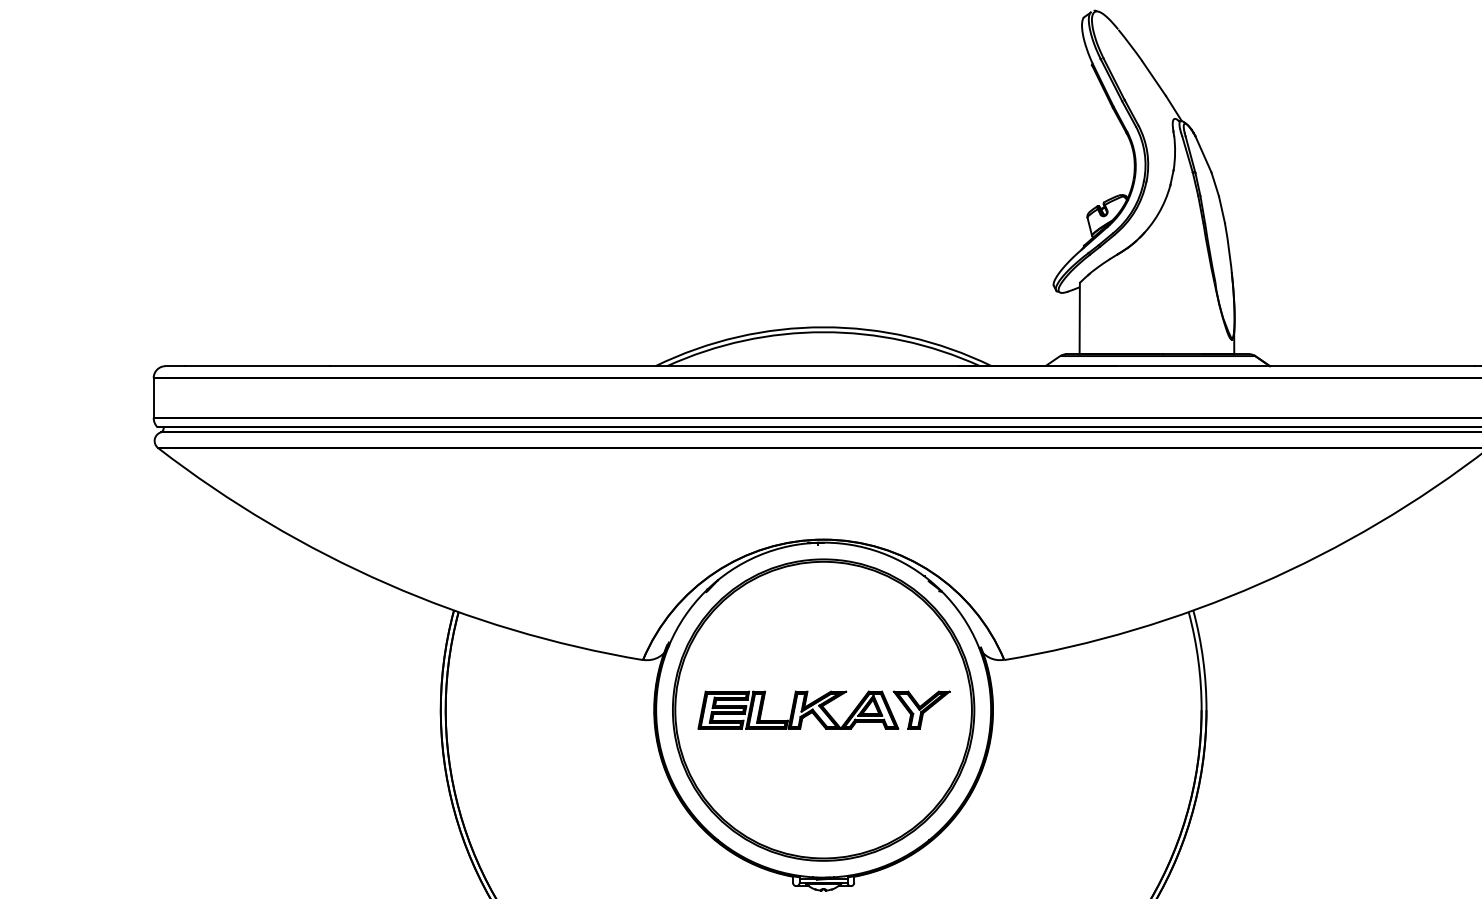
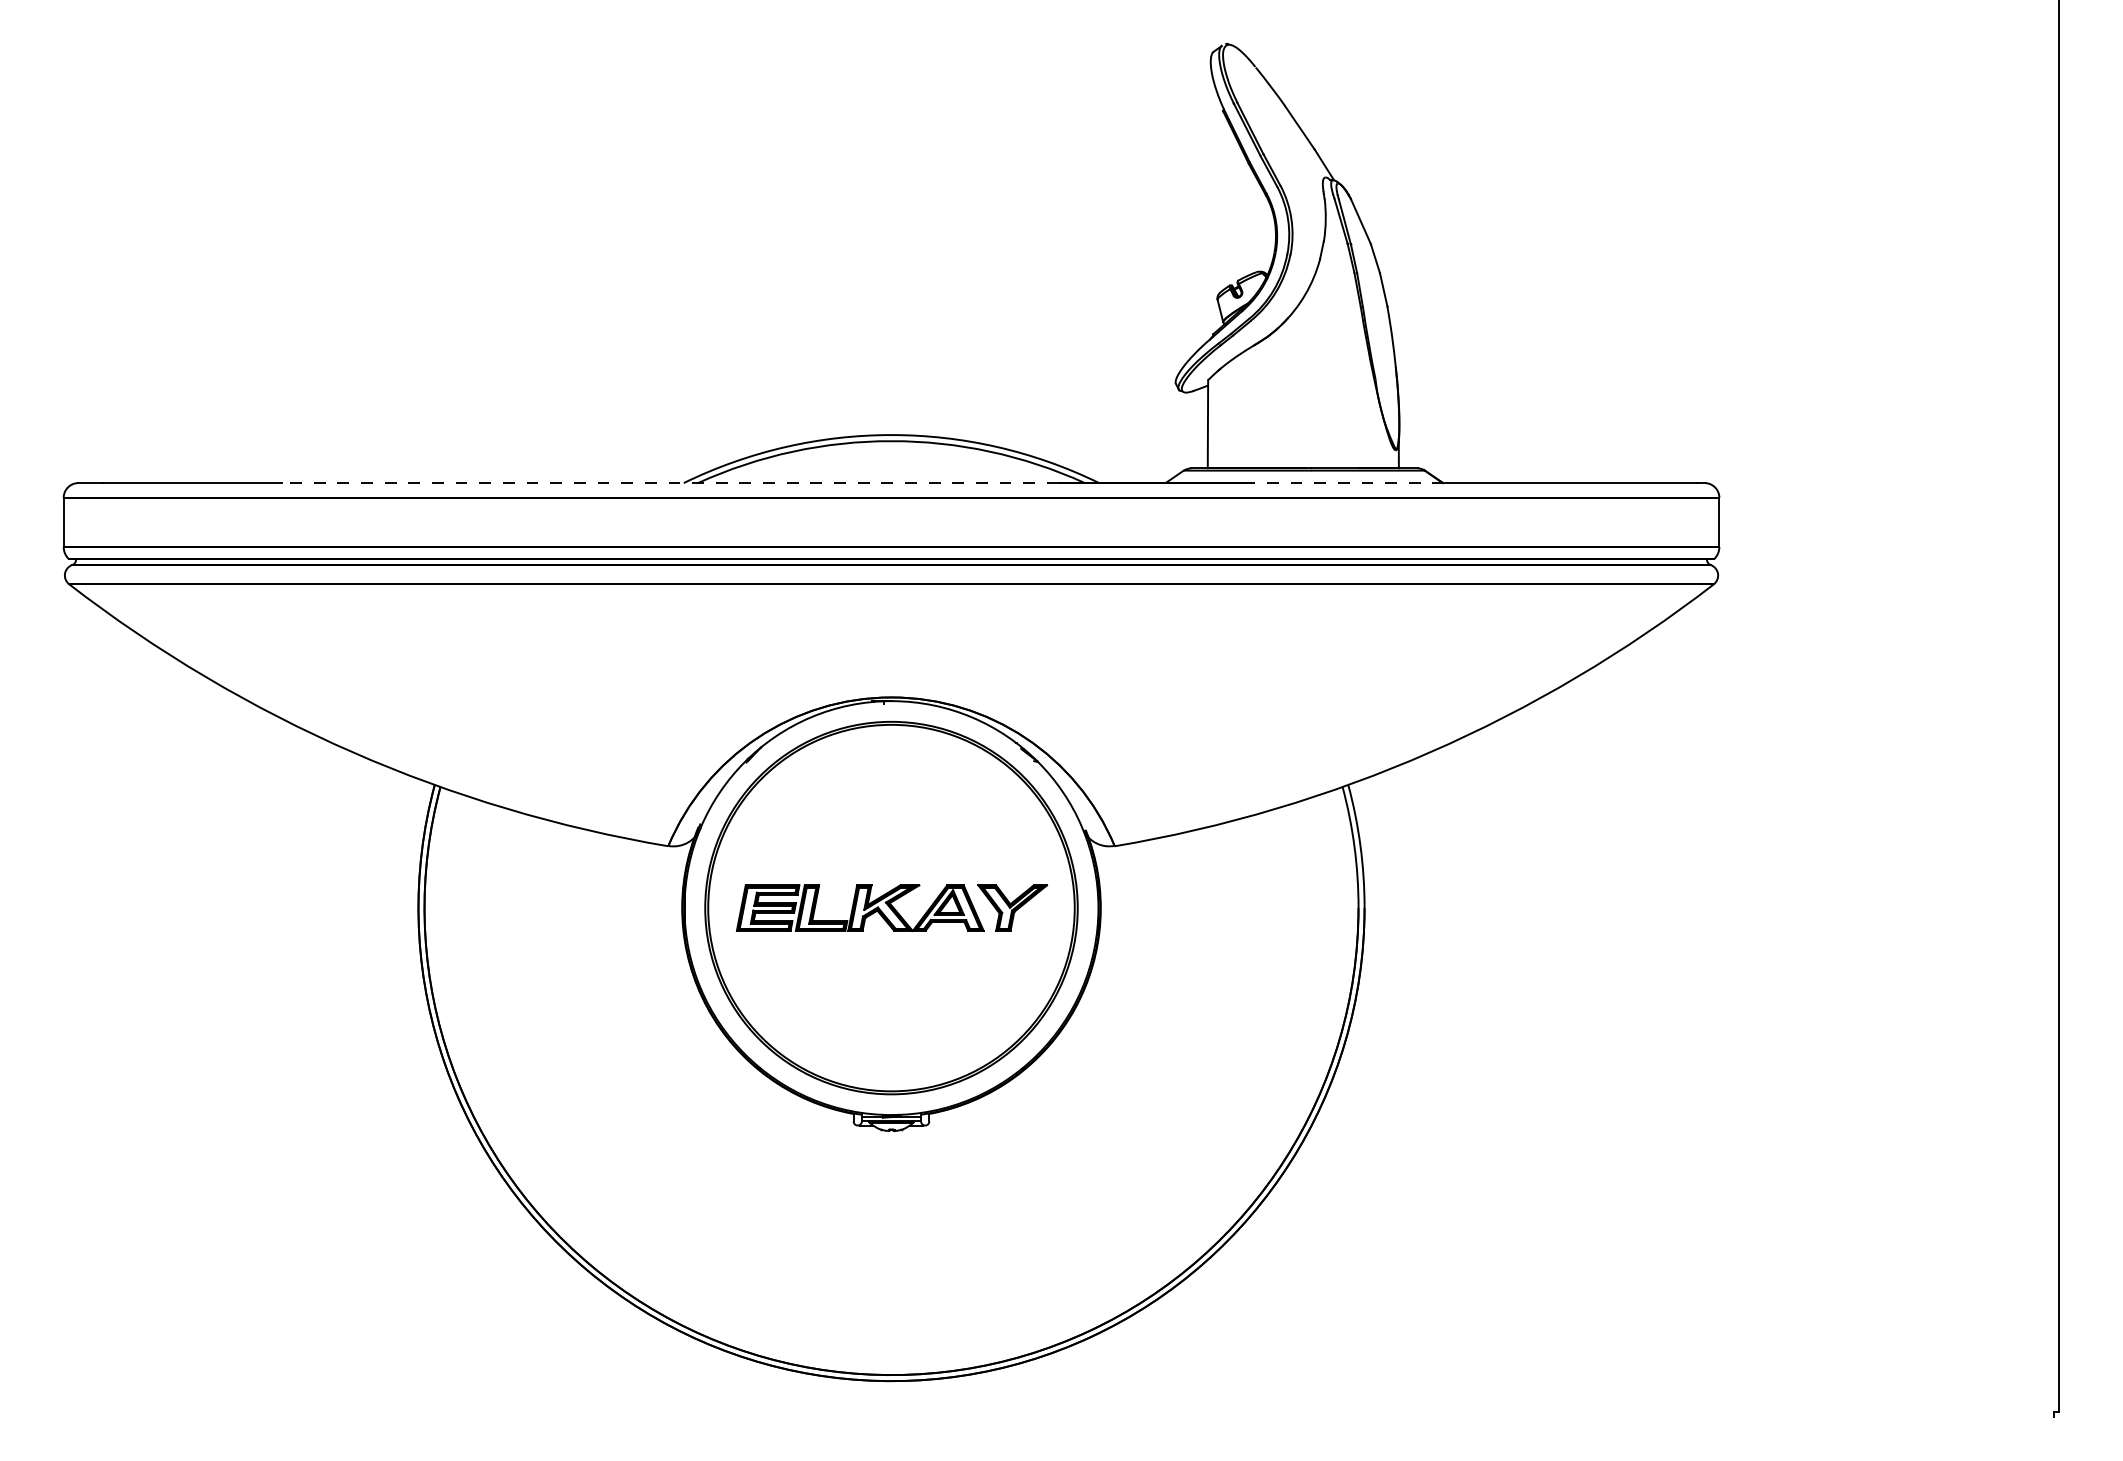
line: (644, 366) -> (670, 483), solid -> dashed
line: (1193, 366) -> (1348, 483), solid -> dashed

